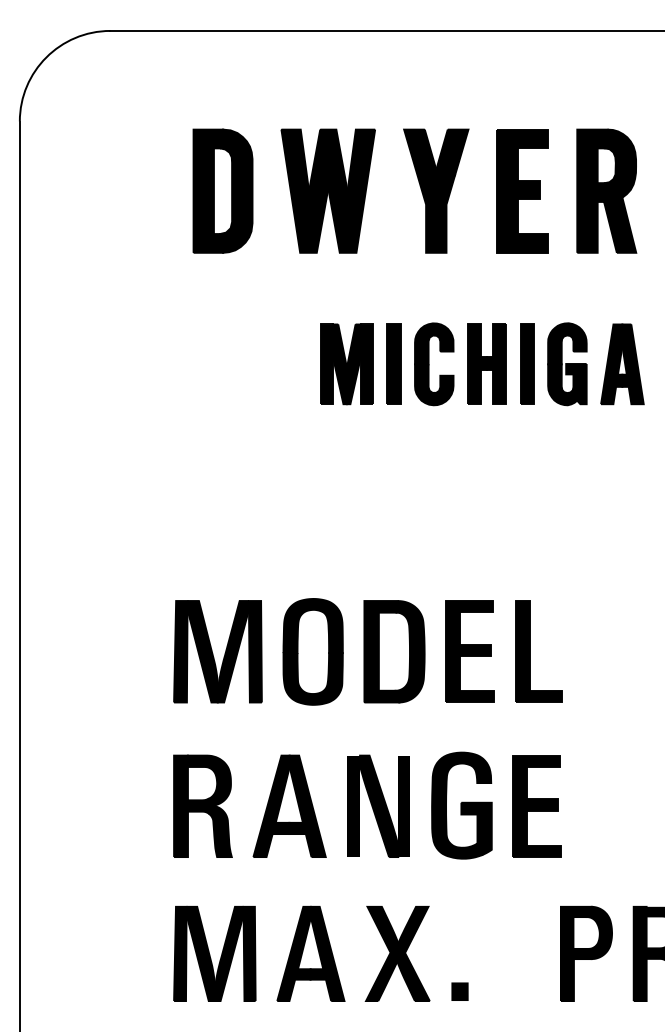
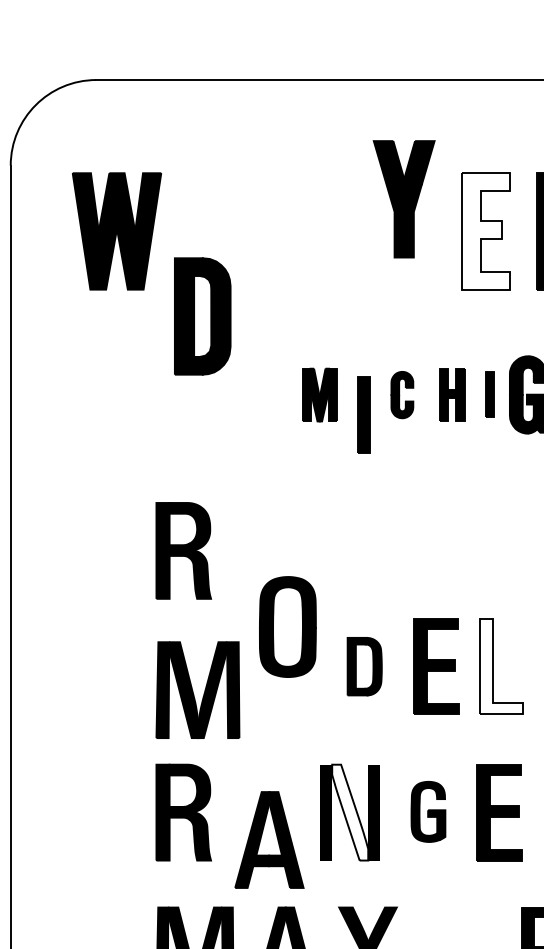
part: (222, 190) -> (202, 315), moved
part: (327, 190) -> (116, 230), moved
part: (436, 190) -> (404, 198), moved
fill: (522, 190) -> (485, 230), removed
part: (393, 363) -> (363, 414), moved
part: (486, 363) -> (451, 394), size x0.7
part: (527, 363) -> (490, 394), size x0.6
part: (346, 364) -> (319, 395), size x0.7
part: (434, 364) -> (402, 395), size x0.6
part: (202, 528) -> (183, 550), added
part: (217, 651) -> (197, 689), moved
part: (312, 651) -> (287, 626), moved
part: (394, 651) -> (364, 666), size x0.6
fill: (539, 651) -> (501, 666), removed
part: (289, 805) -> (269, 839), moved
part: (461, 805) -> (428, 811), size x0.6
fill: (379, 806) -> (350, 812), removed

